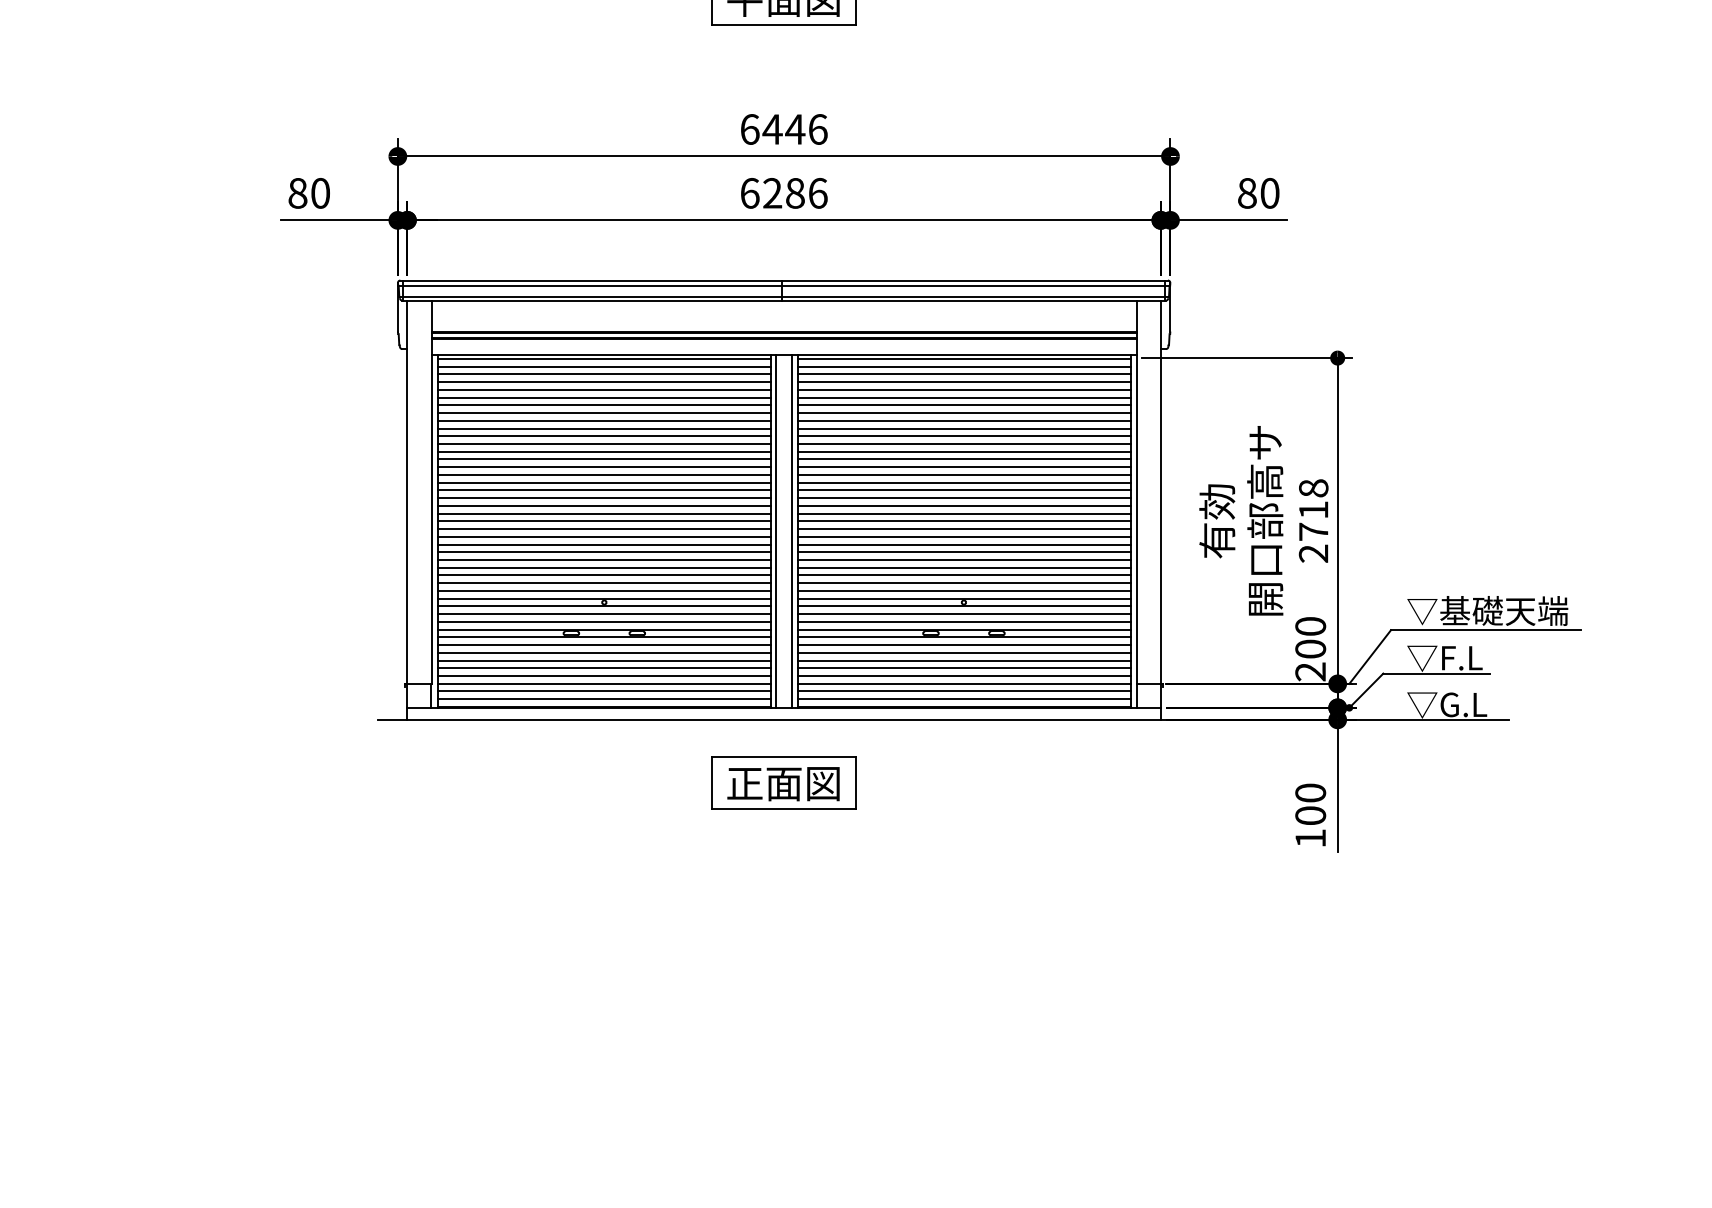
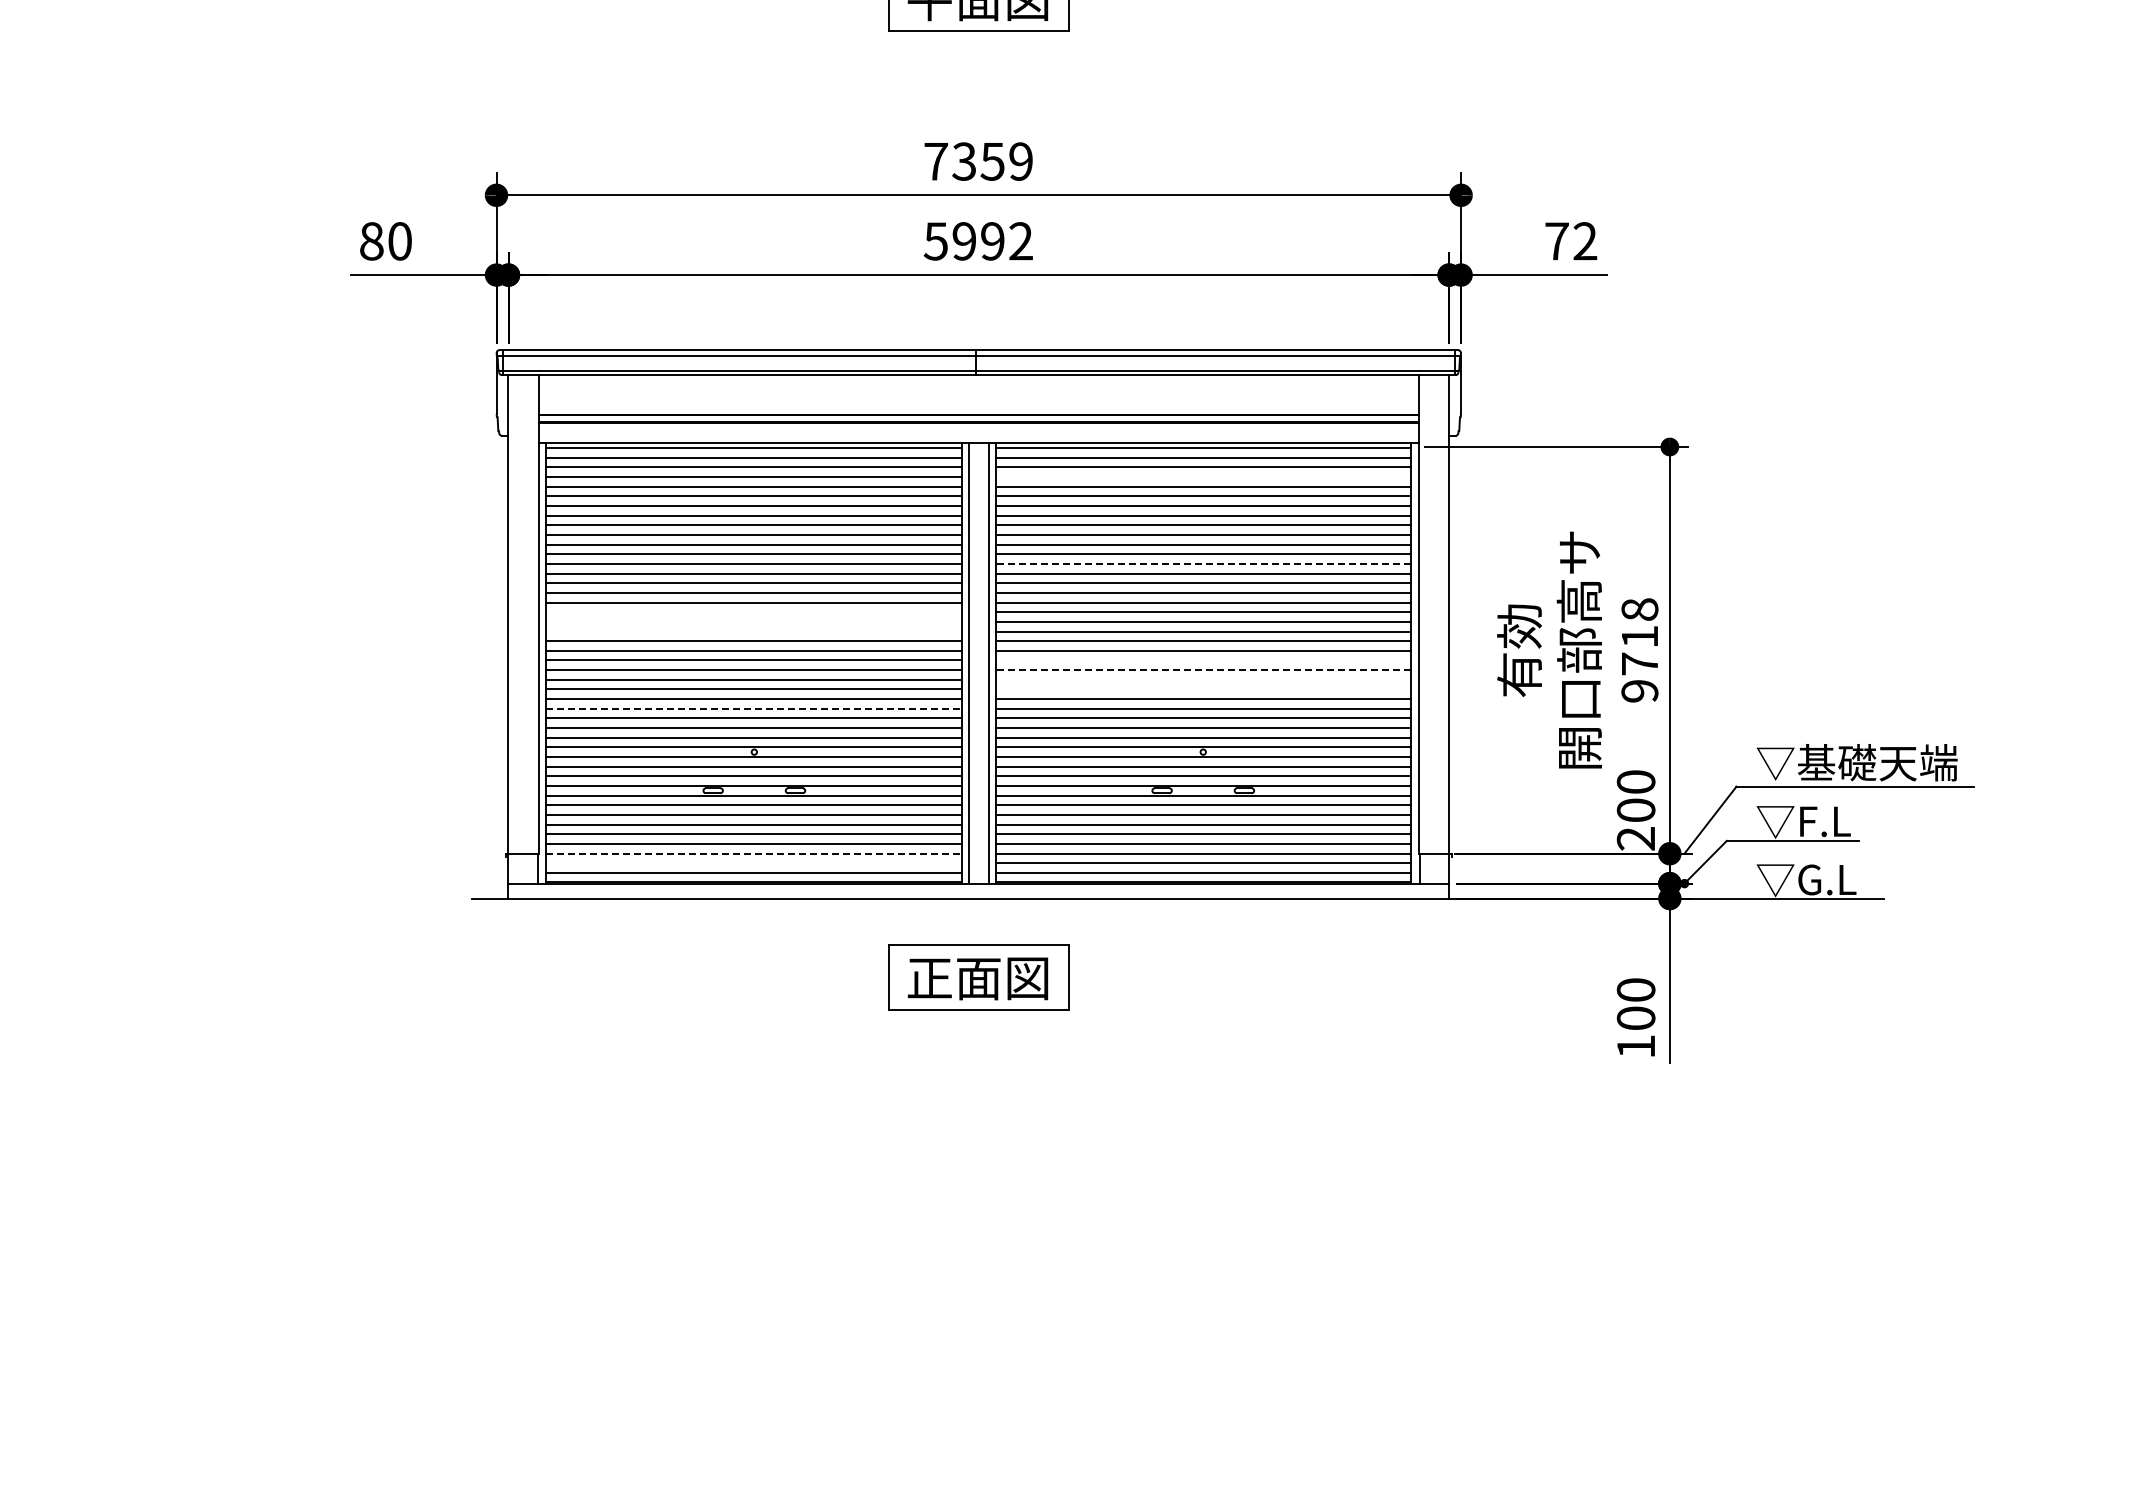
text: (783, 129) -> (978, 161), 6446 -> 7359
text: (783, 193) -> (978, 241), 6286 -> 5992
text: (1258, 193) -> (1571, 241), 80 -> 72
line: (964, 382) -> (1203, 477), removed
line: (964, 451) -> (1203, 563), solid -> dashed
line: (604, 490) -> (754, 612), removed
line: (604, 497) -> (754, 621), removed
line: (604, 505) -> (754, 631), removed
line: (964, 529) -> (1203, 660), removed
line: (964, 537) -> (1203, 670), solid -> dashed
line: (964, 544) -> (1203, 679), removed
line: (964, 552) -> (1203, 689), removed
text: (1314, 553) -> (1640, 691), 2718 -> 9718
line: (604, 567) -> (754, 708), solid -> dashed
line: (604, 683) -> (754, 853), solid -> dashed
line: (604, 691) -> (754, 863), removed

